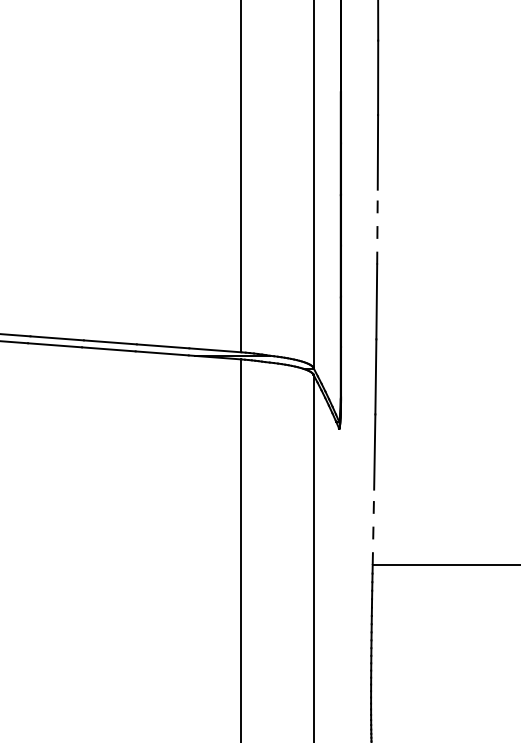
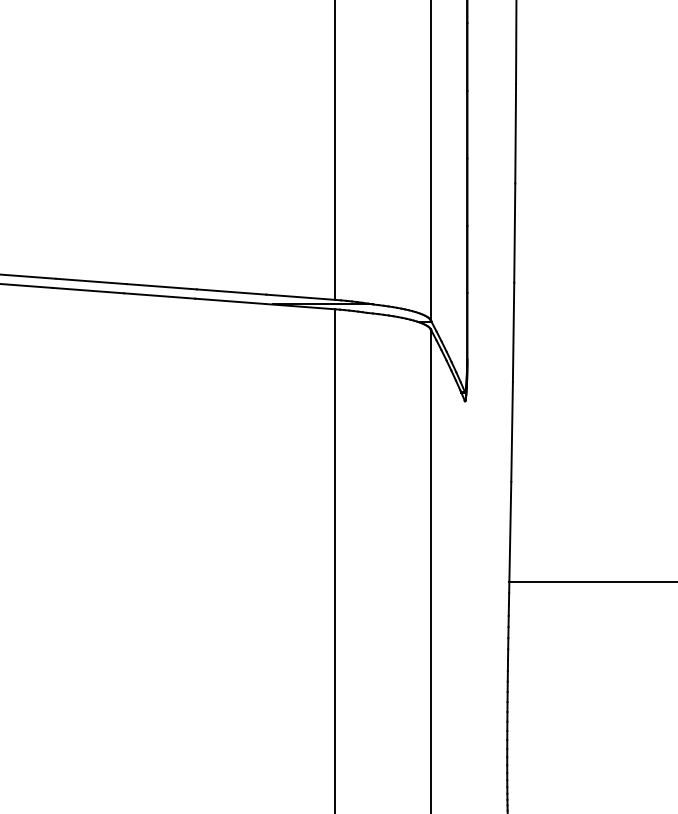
line: (377, 226) -> (515, 133), dashed -> solid
line: (373, 527) -> (510, 532), dashed -> solid

